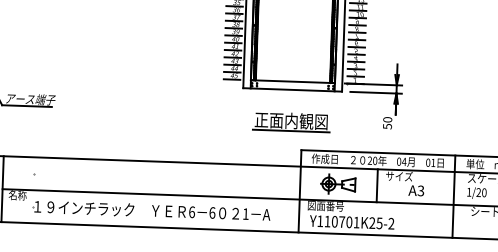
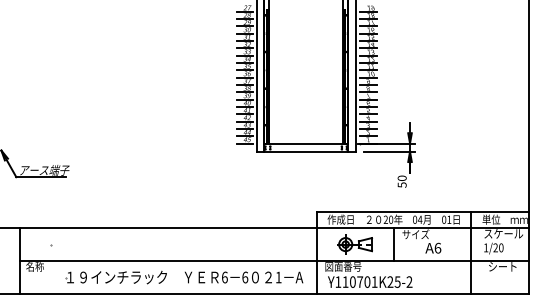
part: (291, 121) -> (306, 183), removed
text: (420, 190) -> (437, 247), A3 -> A6
part: (151, 210) -> (184, 277), moved

